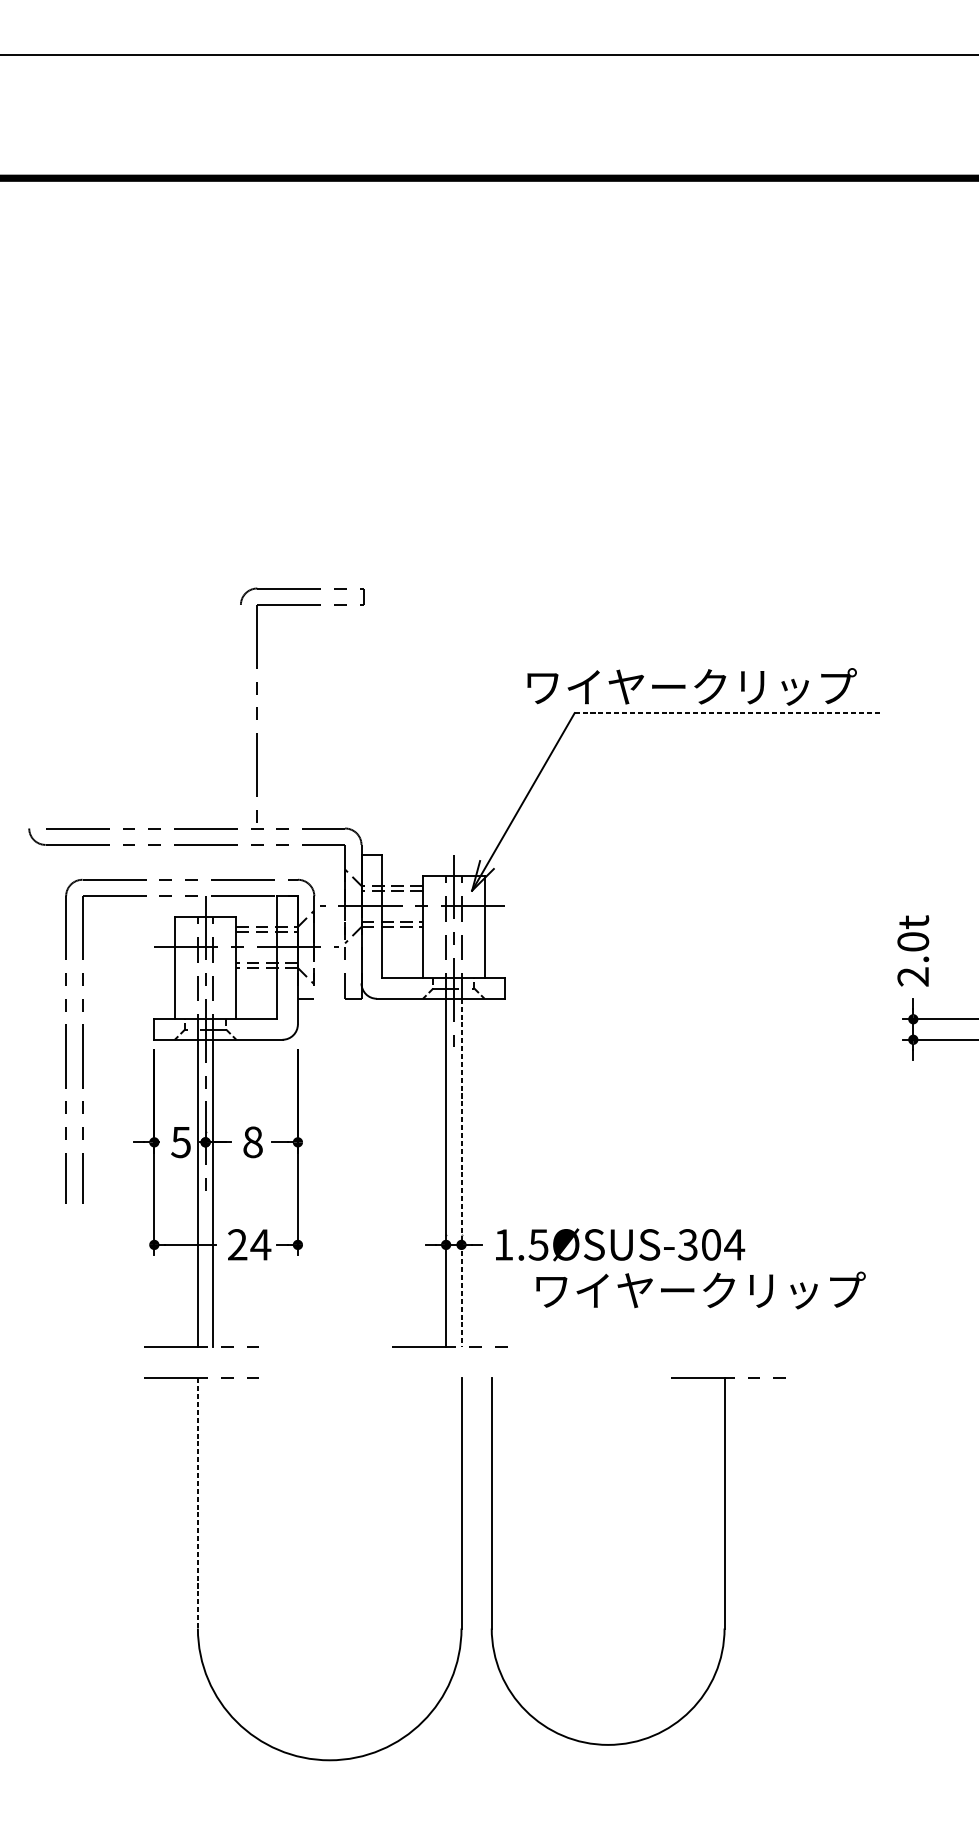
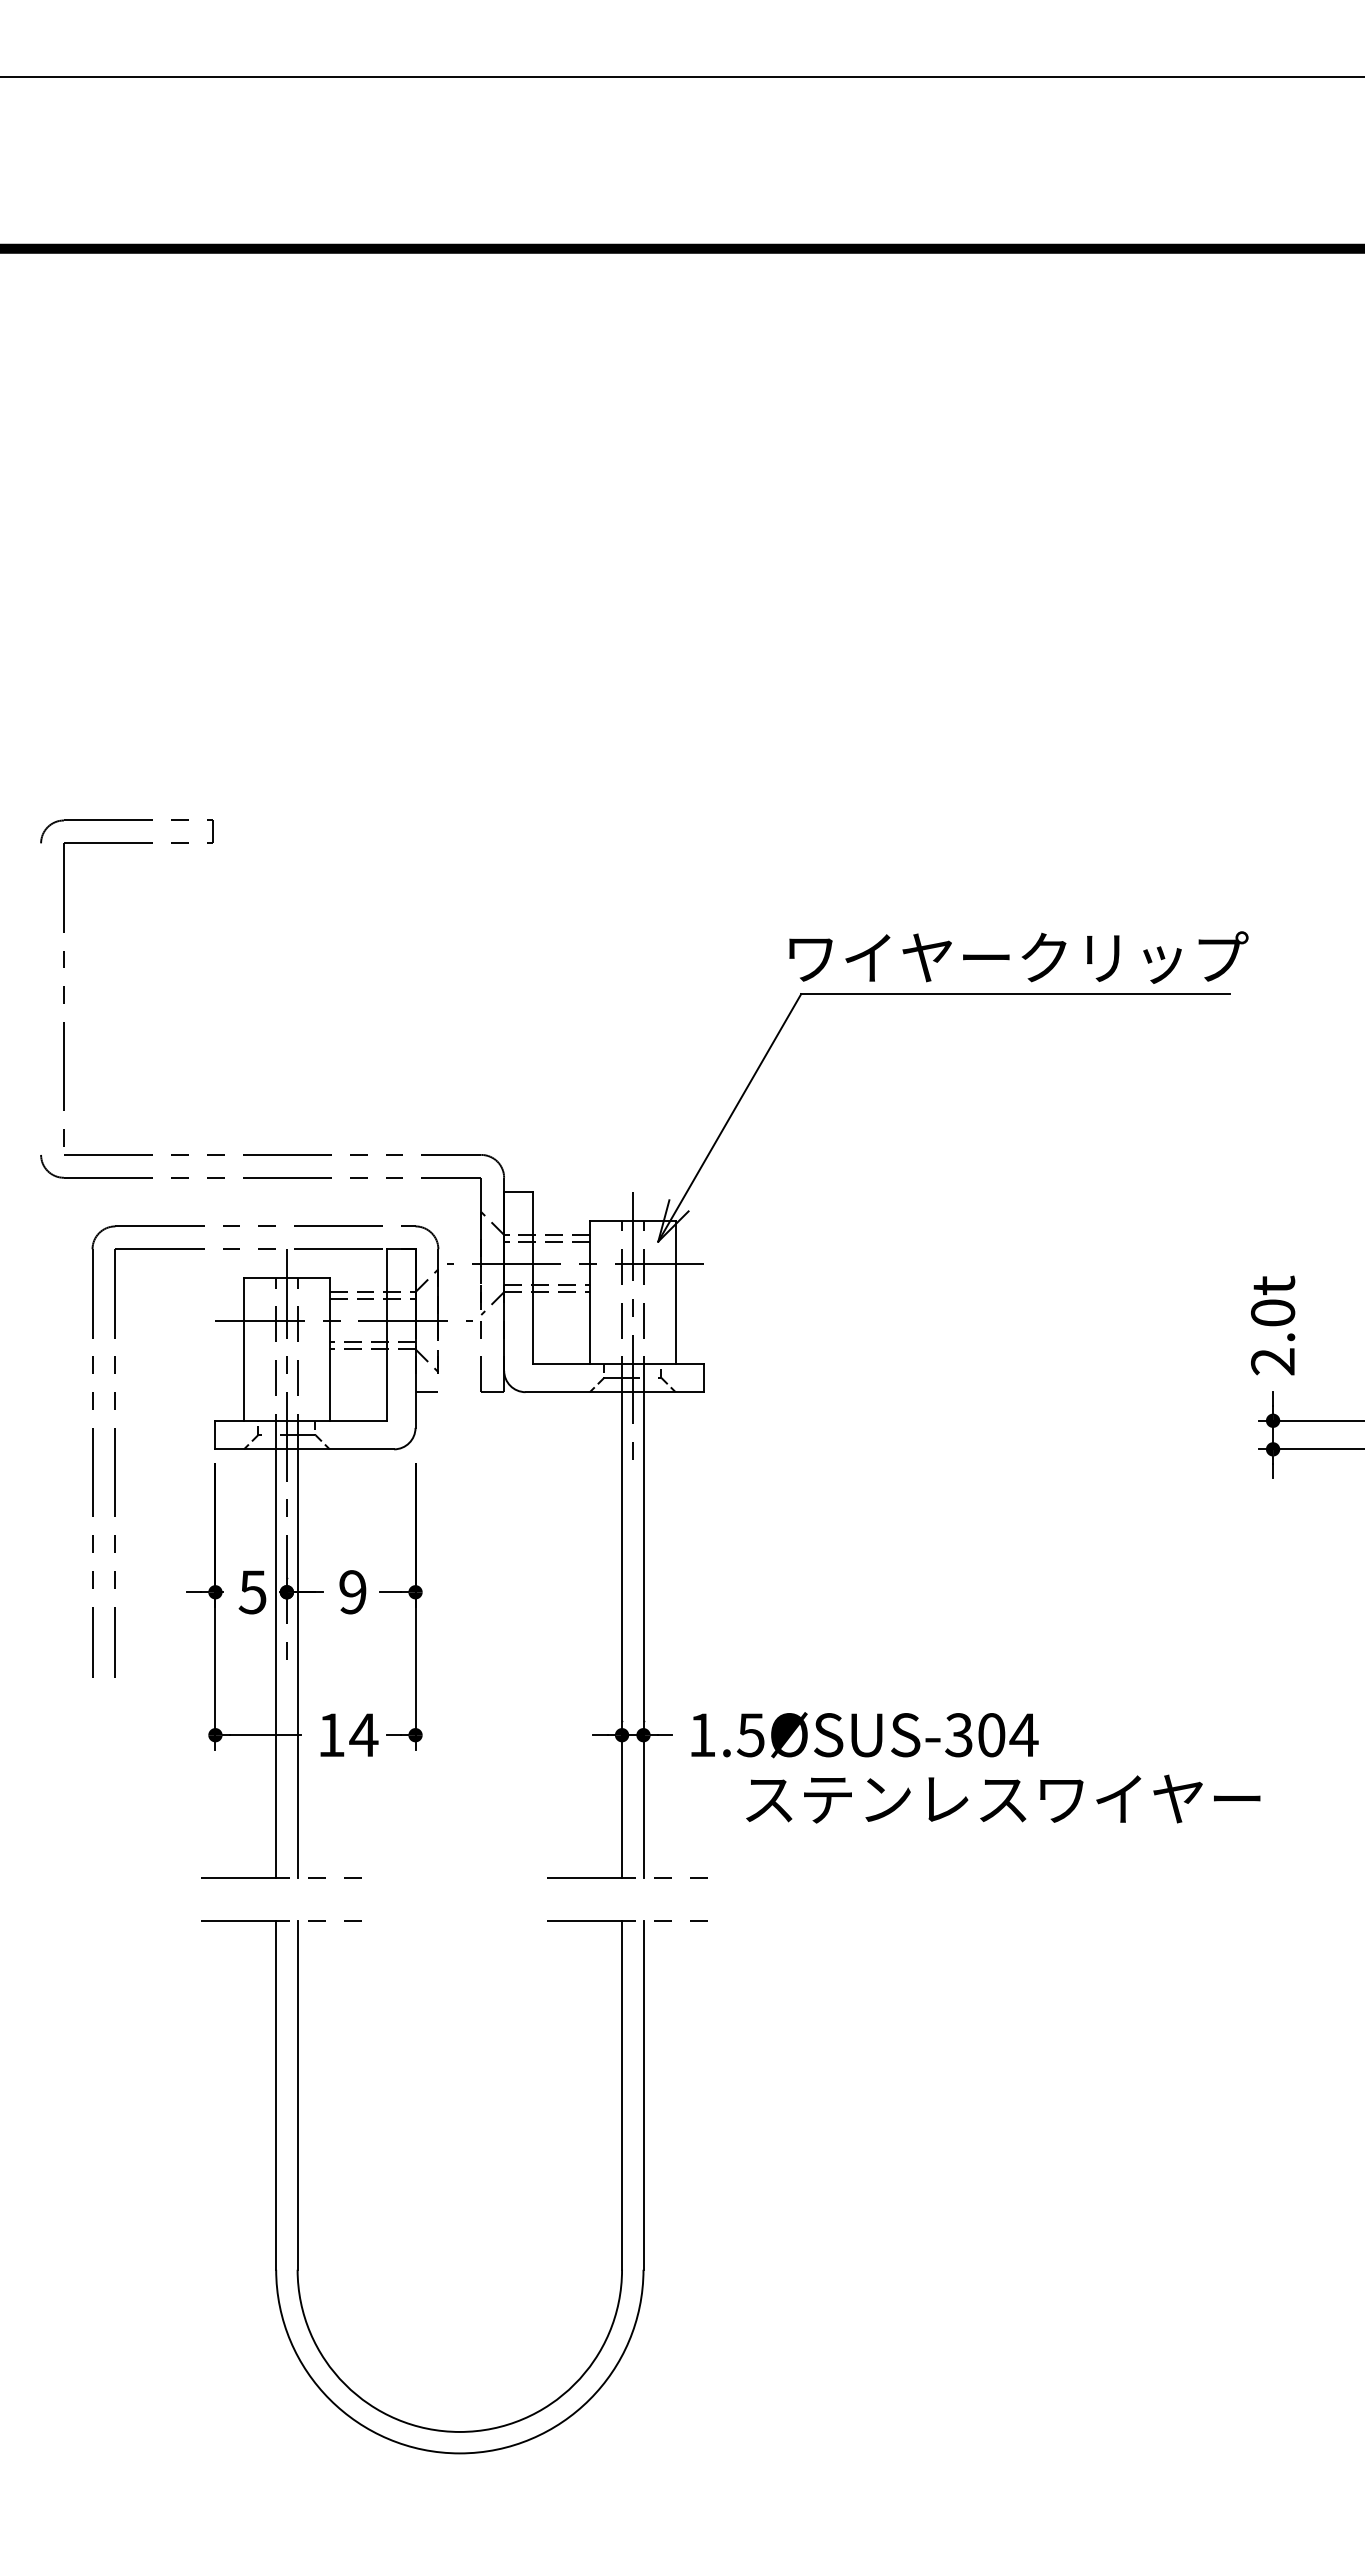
text: (691, 686) -> (1018, 957), moved
part: (257, 707) -> (64, 986), moved
line: (729, 713) -> (1016, 994), dashed -> solid
text: (252, 1142) -> (352, 1592), 8 -> 9
line: (461, 1173) -> (643, 1635), dashed -> solid
text: (237, 1244) -> (331, 1734), 24 -> 14
text: (719, 1290) -> (1003, 1798), ワイヤークリップ -> ステンレスワイヤー
line: (198, 1503) -> (276, 2095), dashed -> solid
part: (724, 1561) -> (621, 2176), moved

